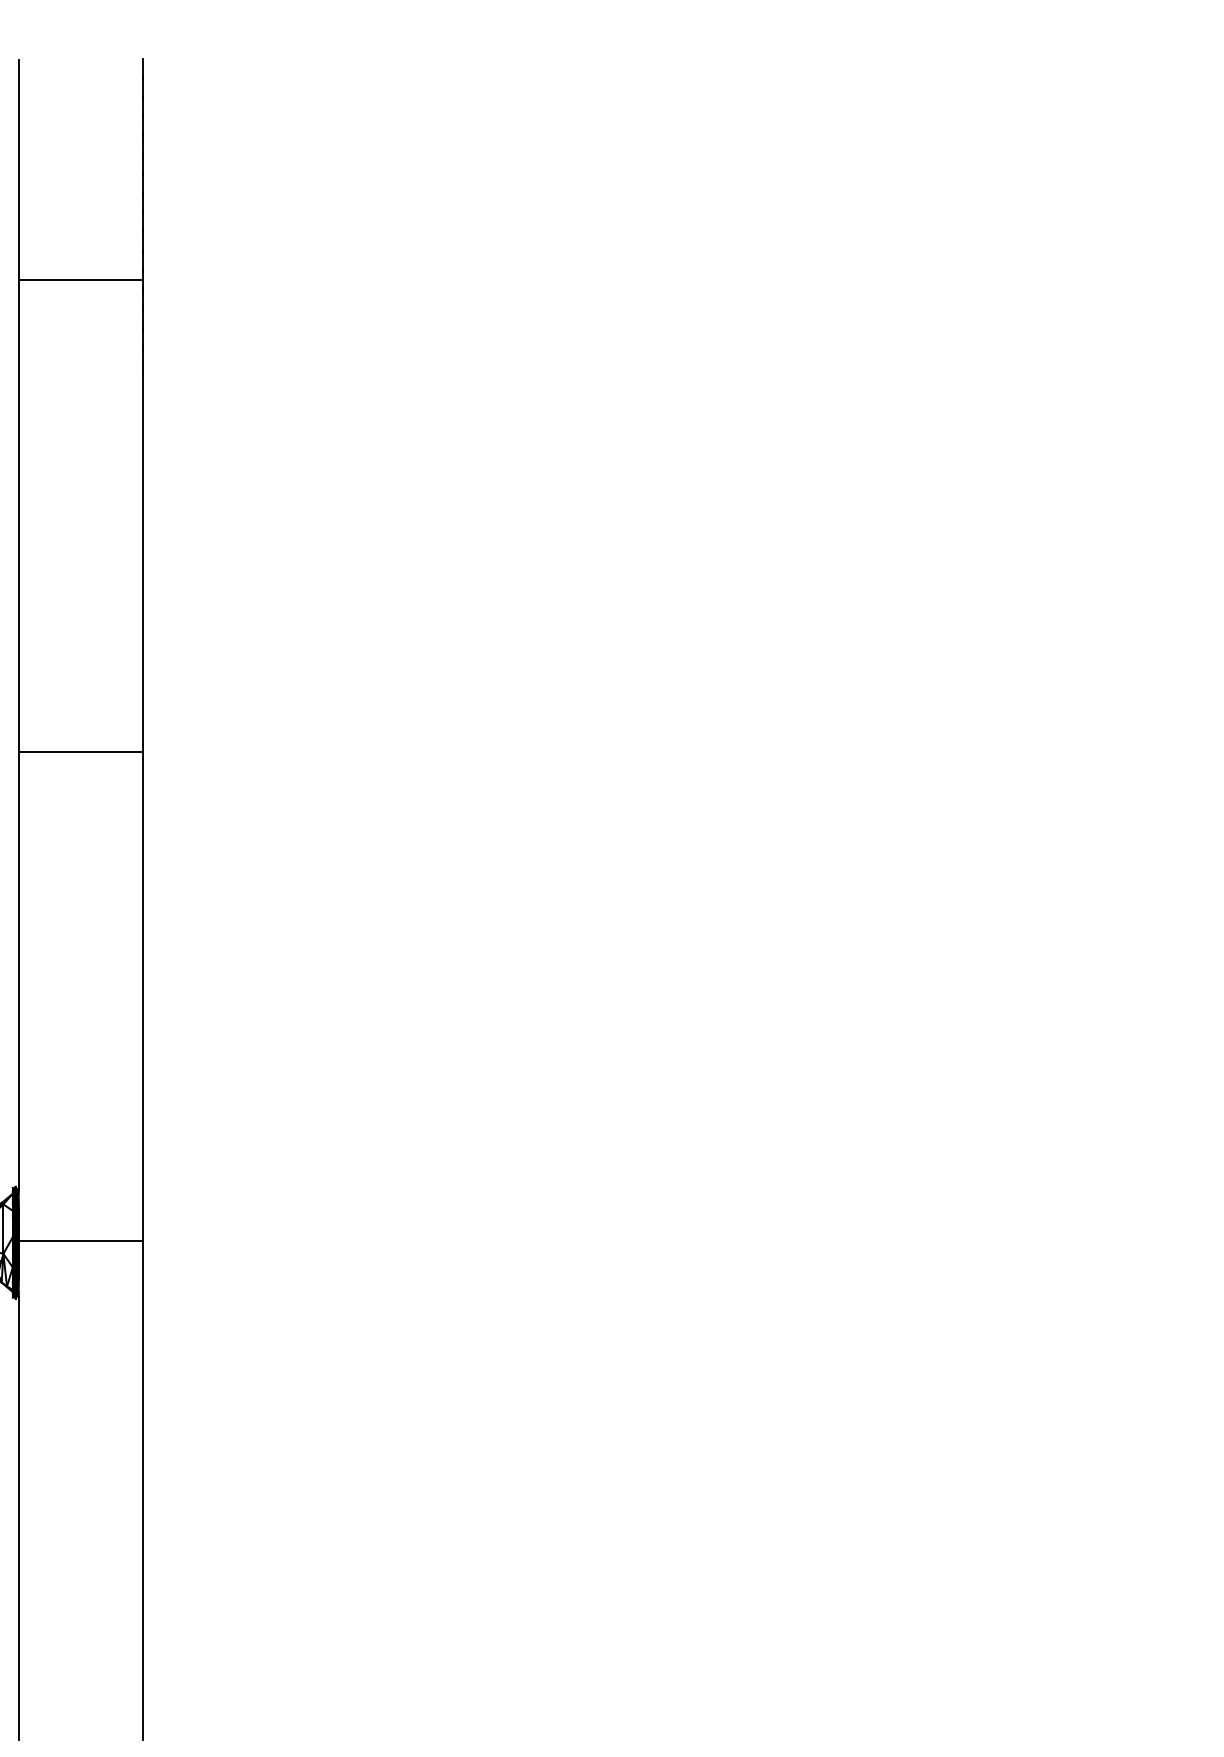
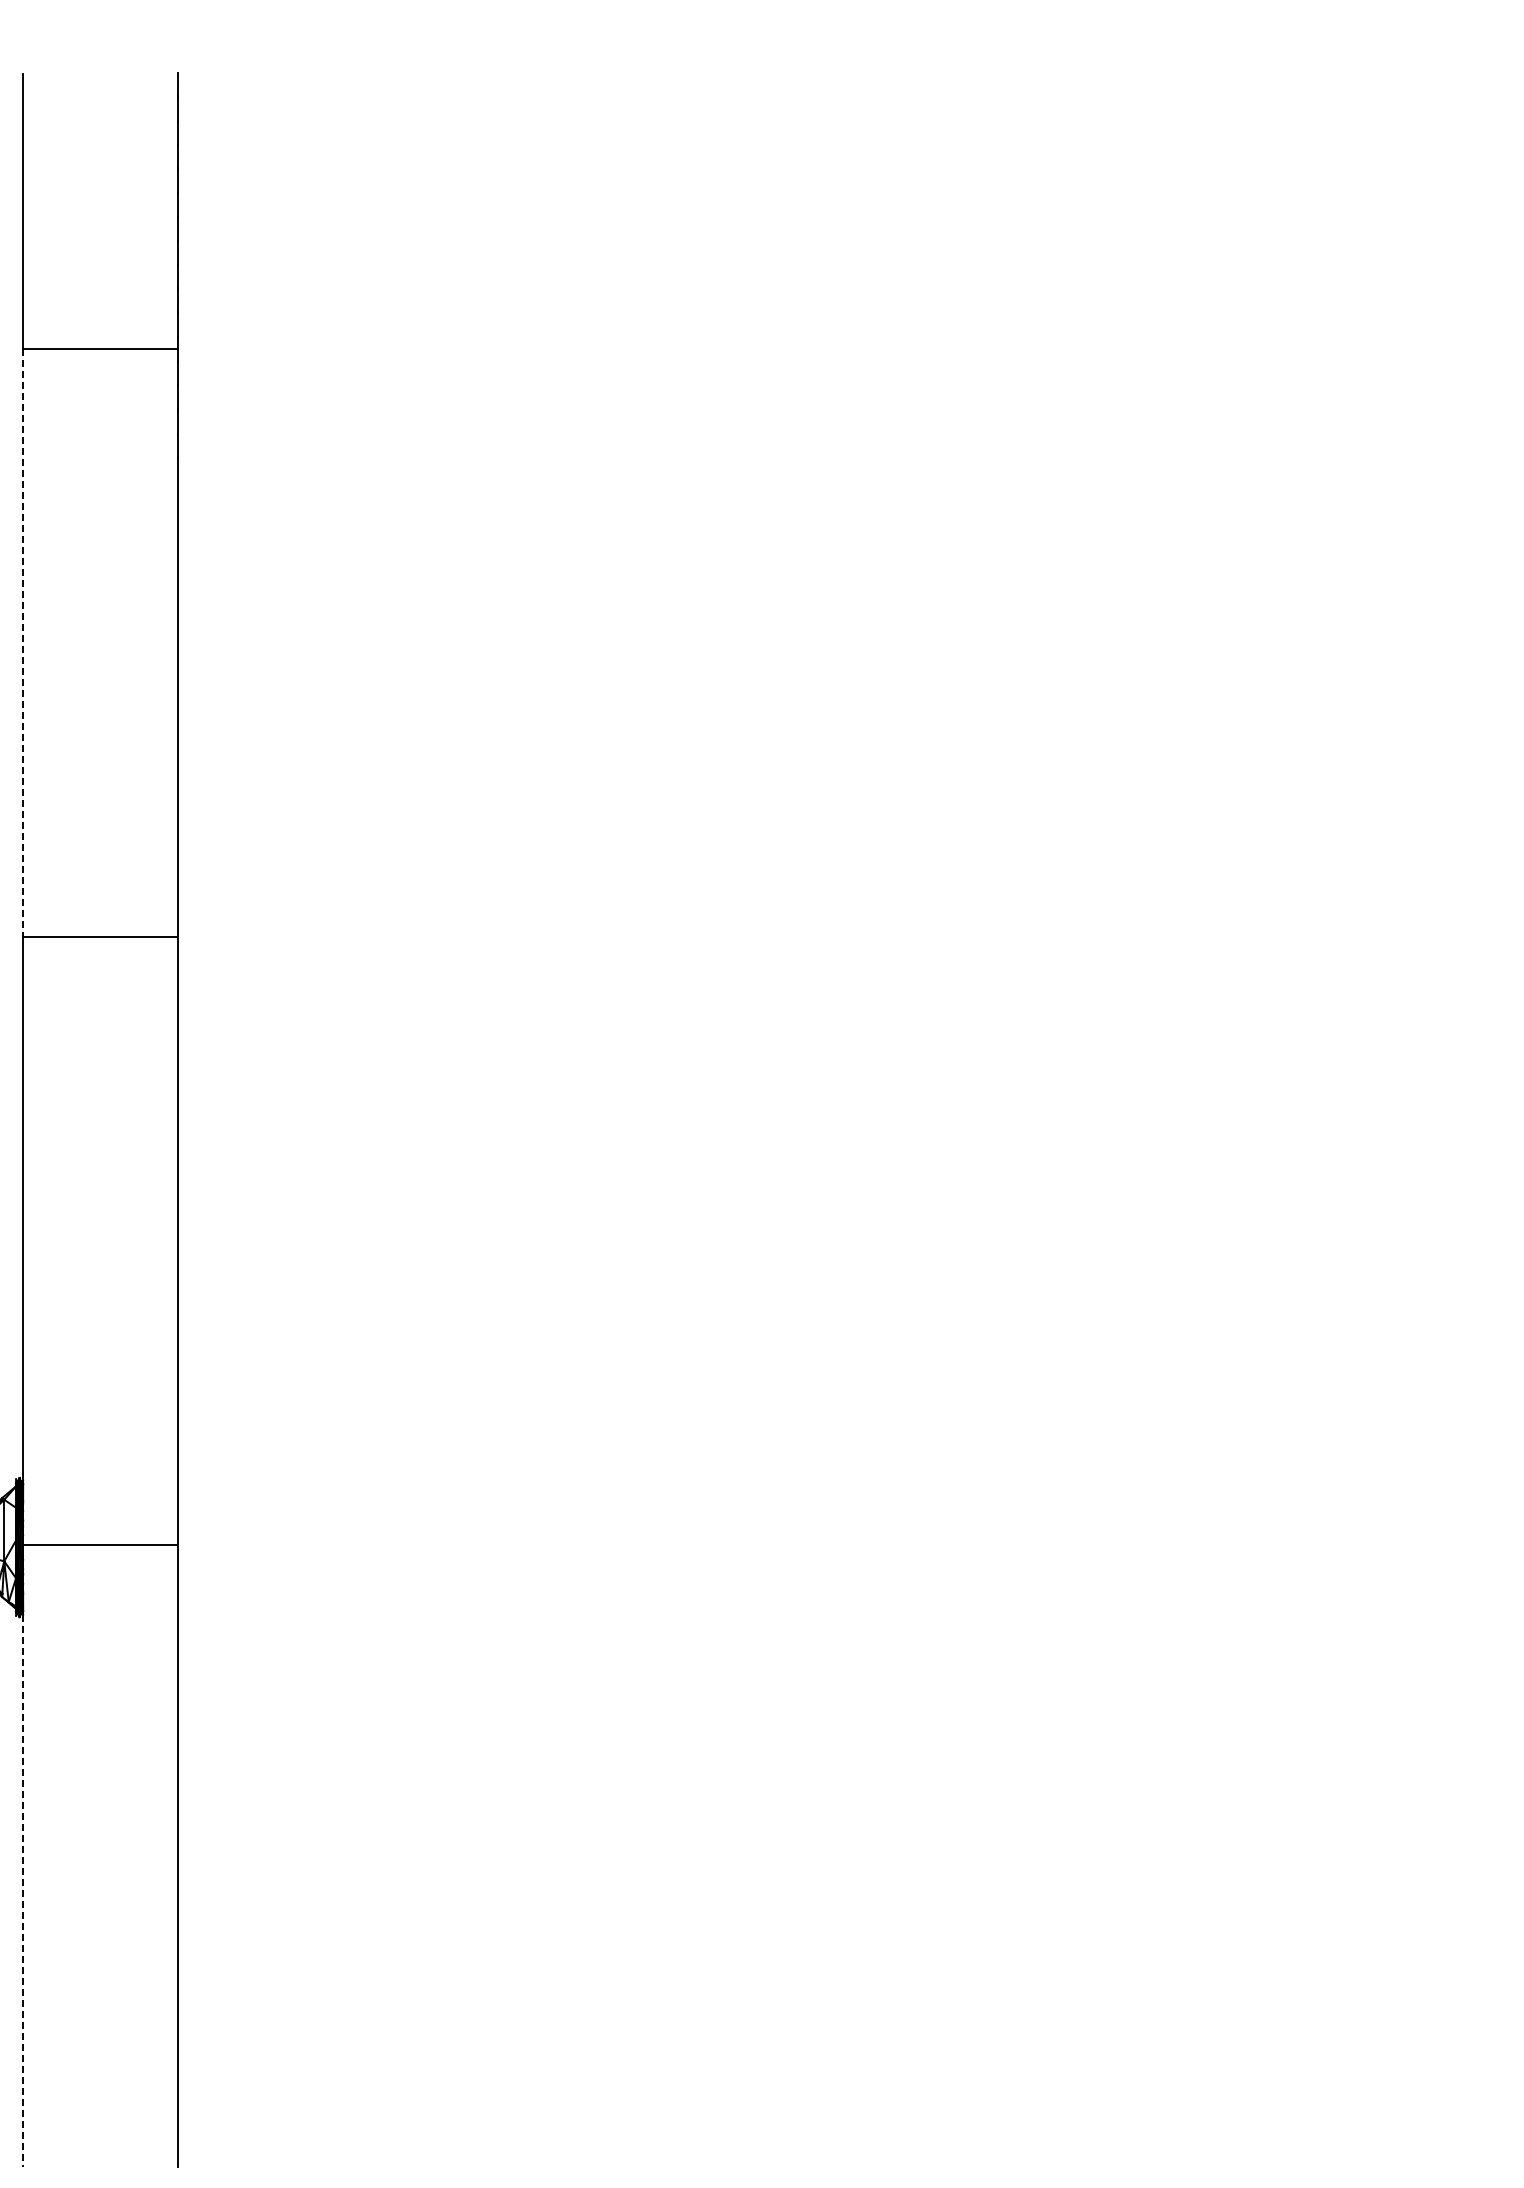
line: (18, 515) -> (23, 642), solid -> dashed
line: (18, 1519) -> (23, 1891), solid -> dashed

